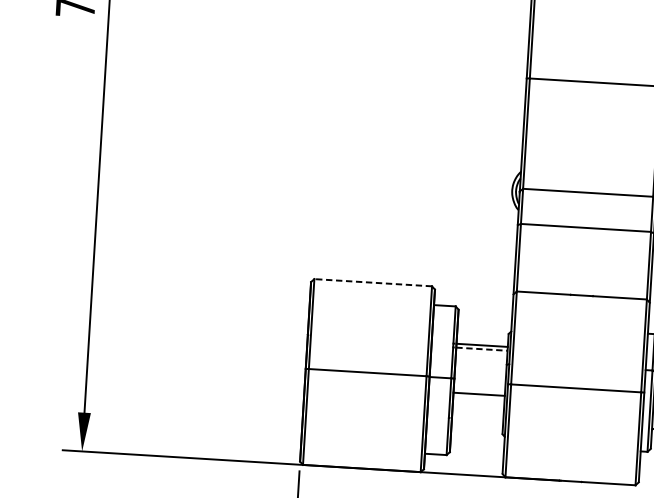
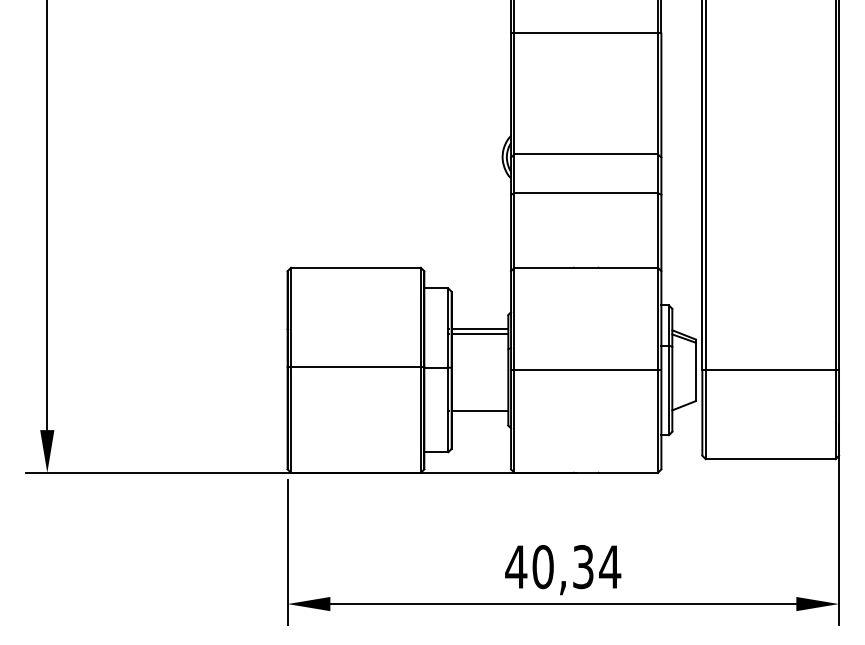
line: (372, 282) -> (355, 267), dashed -> solid
line: (482, 349) -> (480, 333), dashed -> solid
line: (478, 394) -> (479, 411), moved

